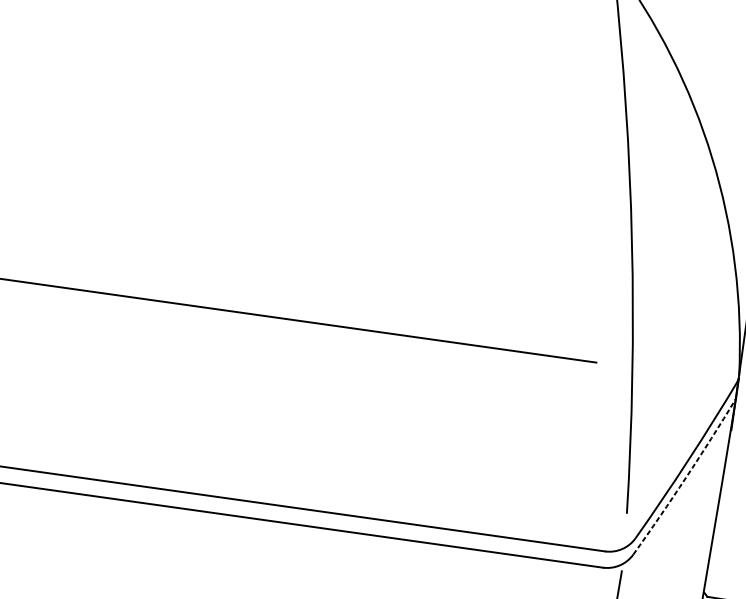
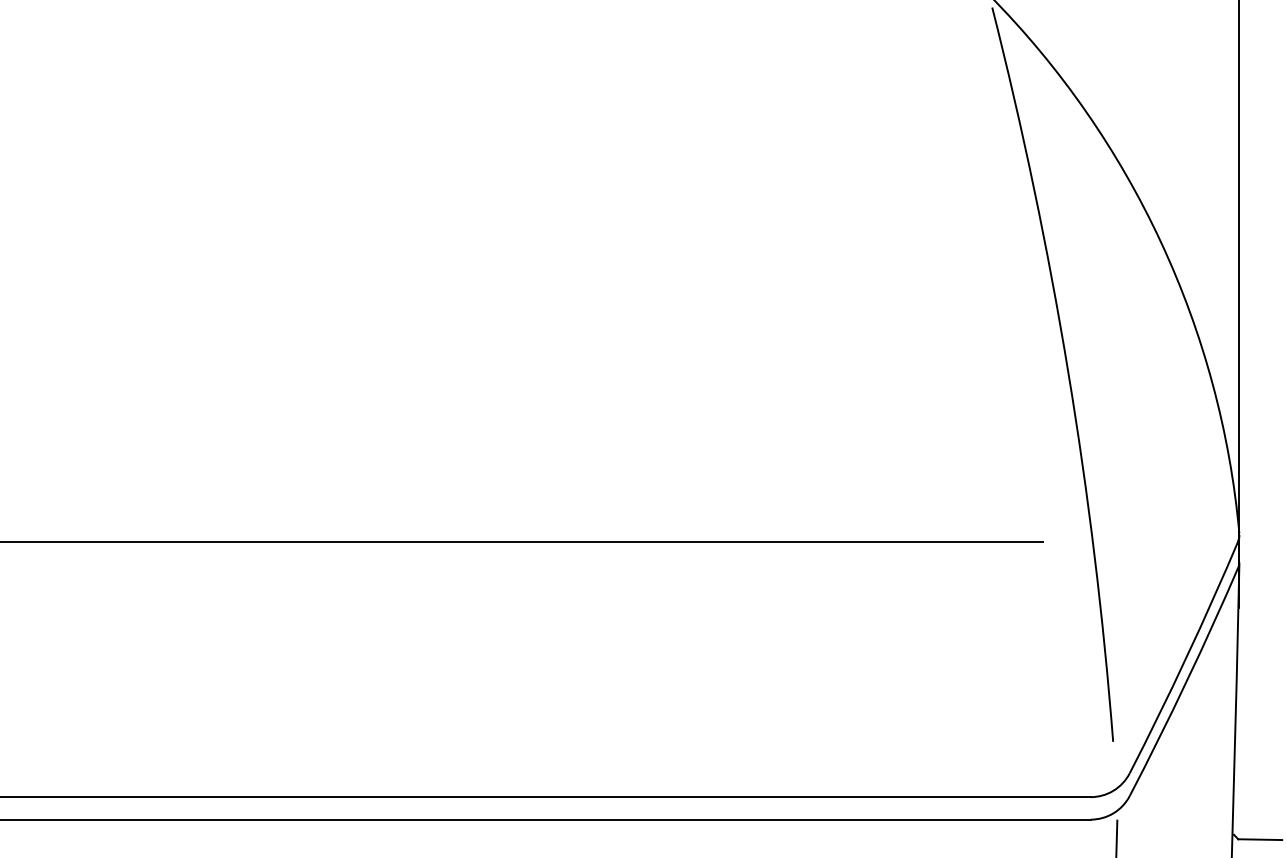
arc: (685, 477) -> (1186, 681), dashed -> solid

